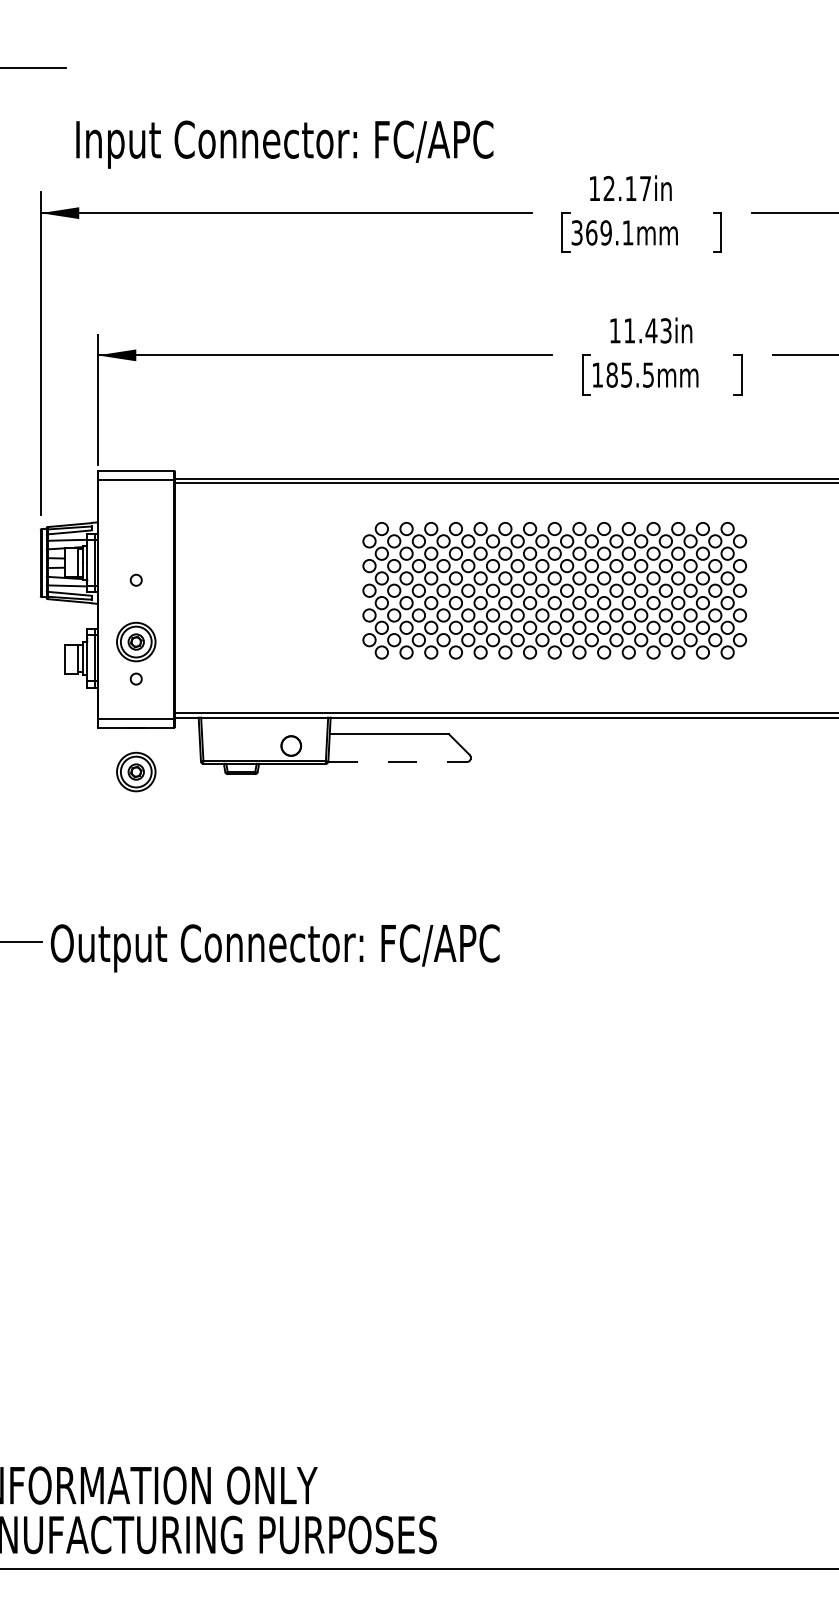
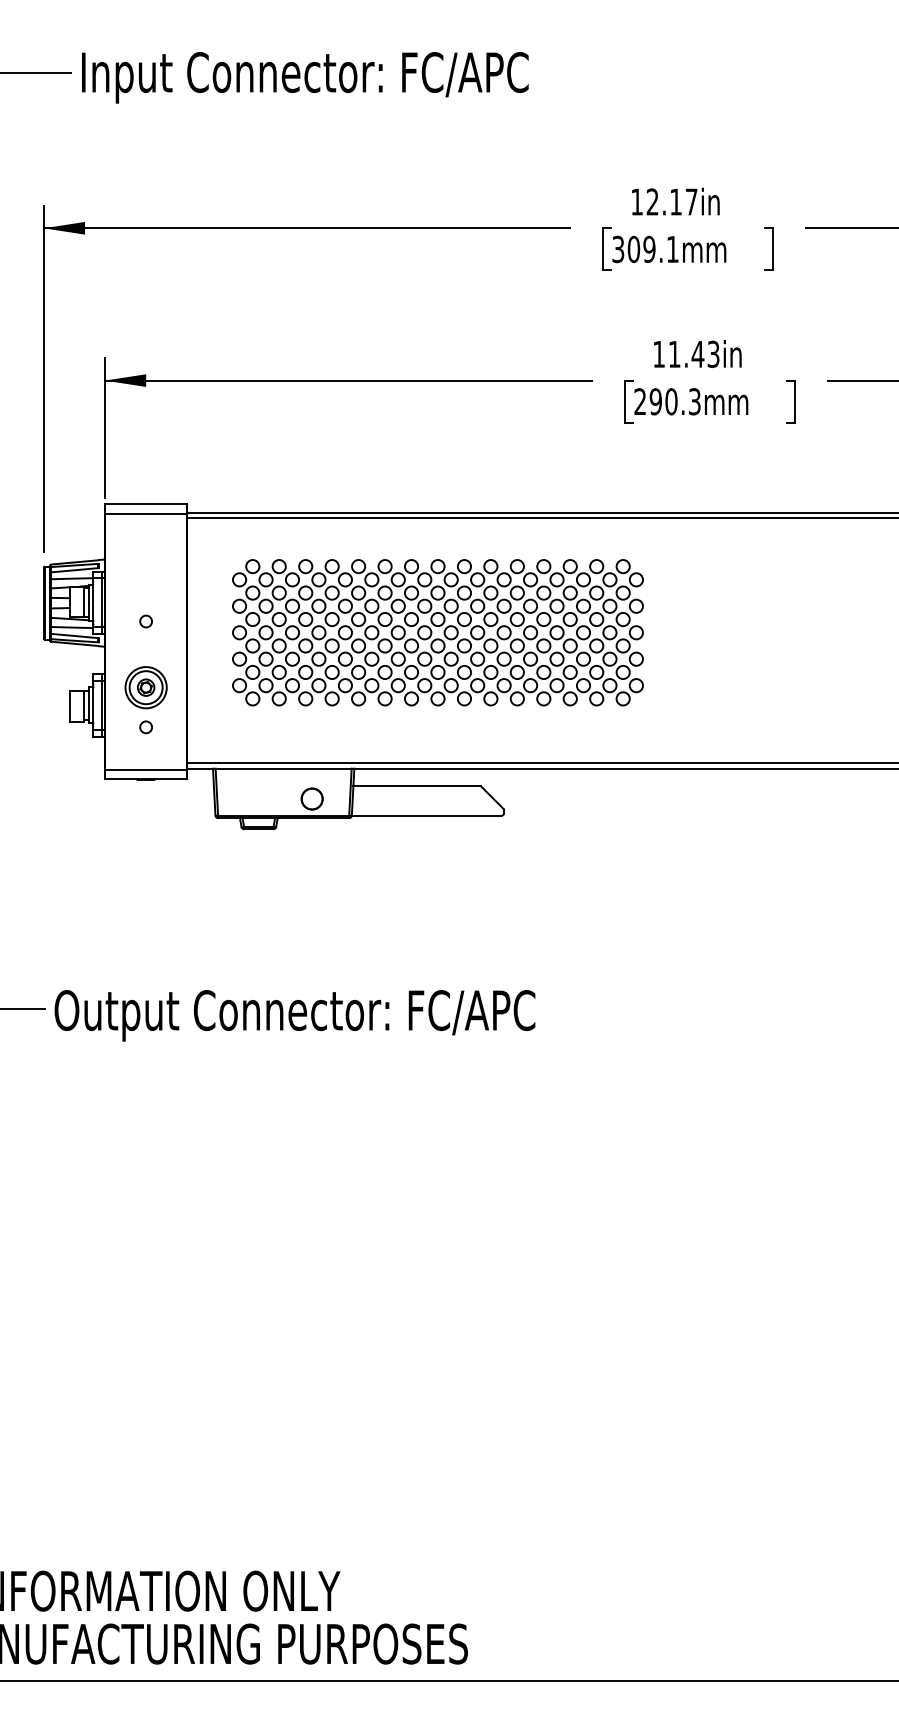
text: (284, 144) -> (304, 77), moved
text: (591, 232) -> (633, 249), 369.1mm -> 309.1mm
text: (622, 374) -> (666, 401), 185.5mm -> 290.3mm
part: (554, 590) -> (437, 632), moved
line: (397, 761) -> (425, 815), dashed -> solid
part: (136, 771) -> (146, 826), removed

